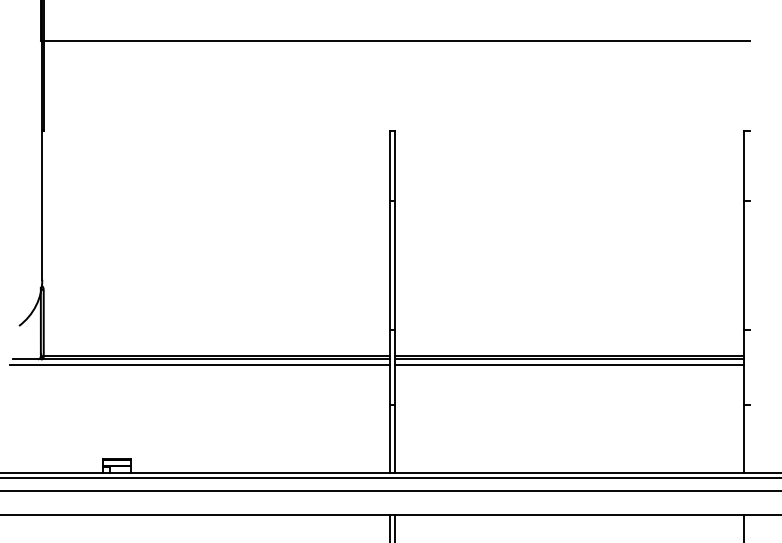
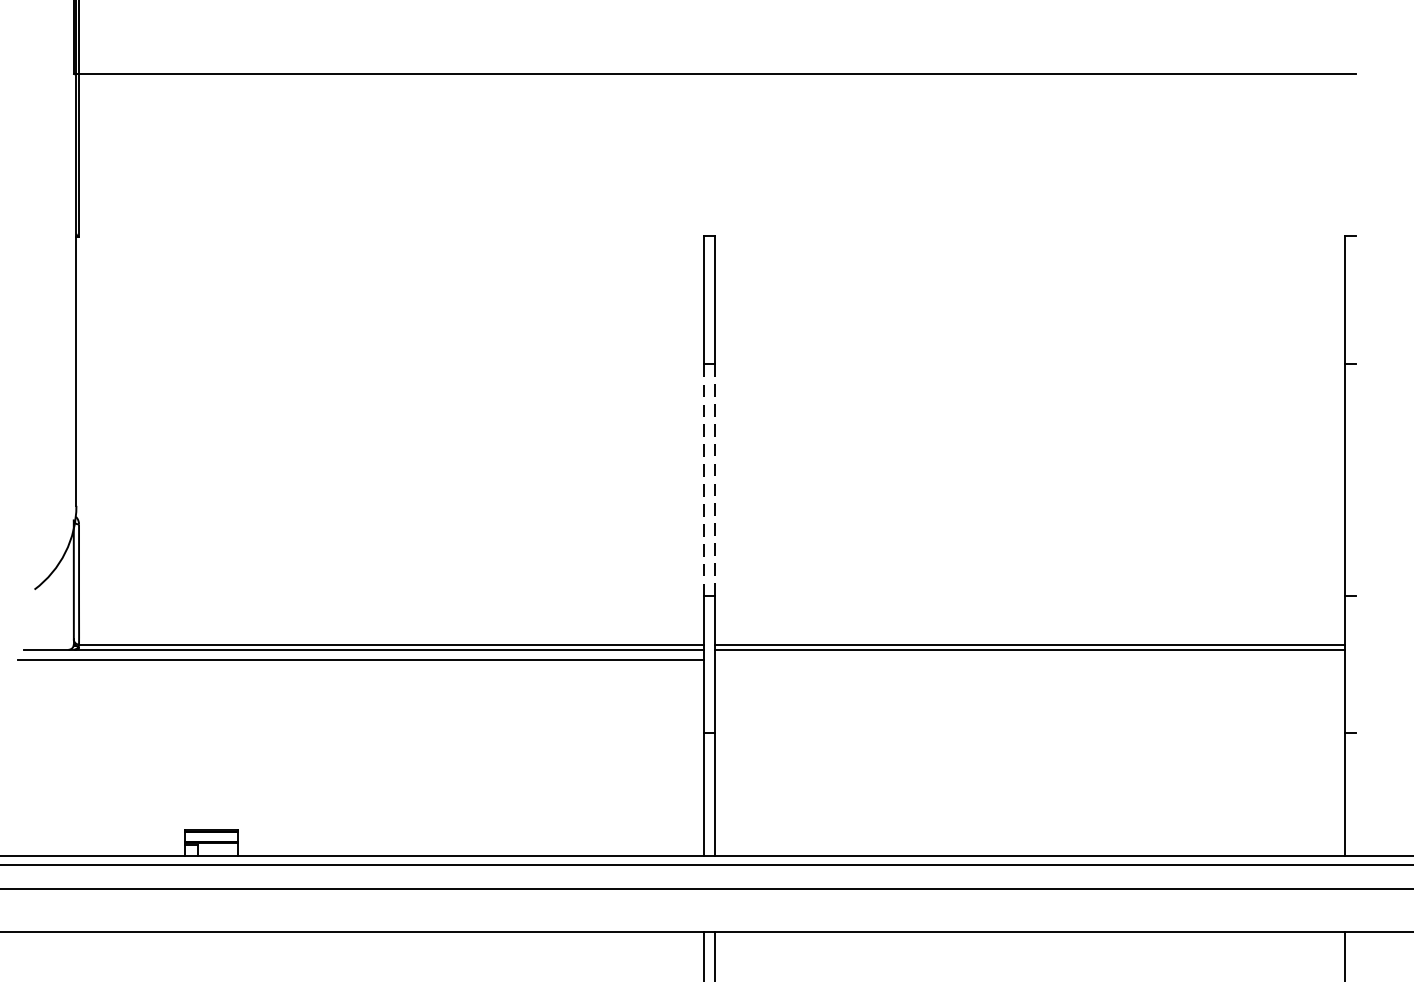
line: (389, 265) -> (704, 480), solid -> dashed
line: (395, 266) -> (715, 481), solid -> dashed
line: (569, 365) -> (1029, 660), removed

